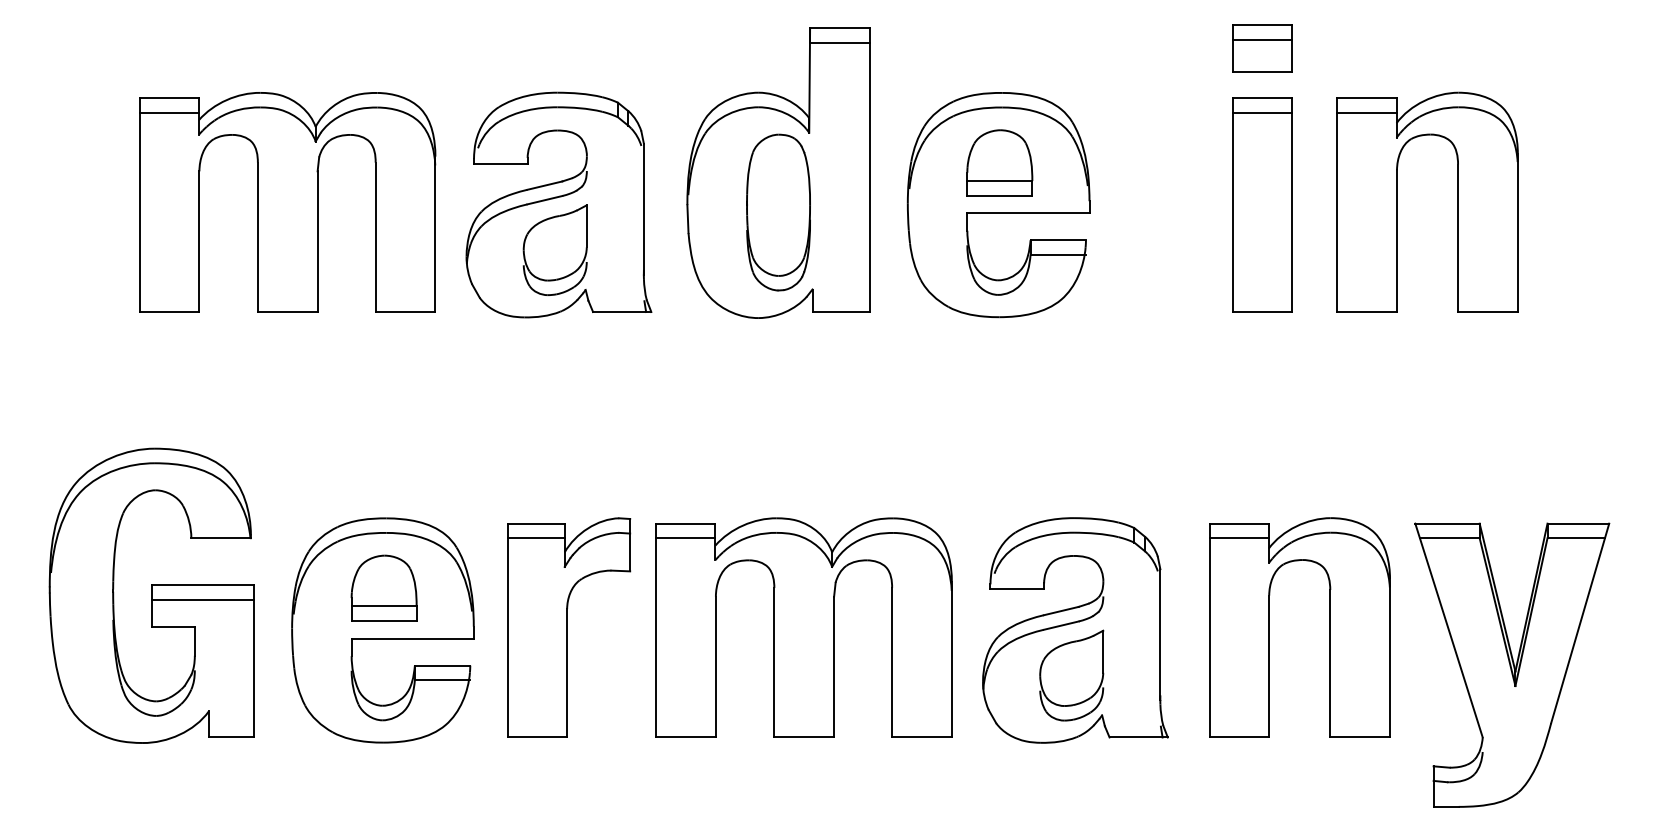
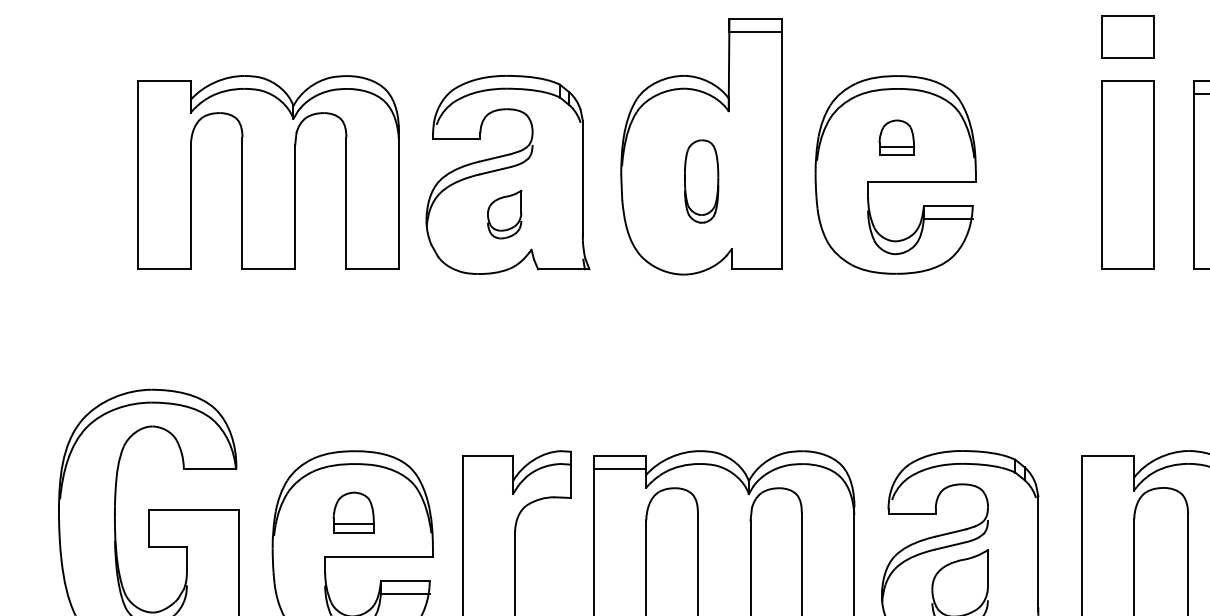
line: (1262, 39) -> (1128, 28), removed
line: (168, 112) -> (163, 93), removed
line: (1262, 113) -> (1128, 94), removed
part: (999, 162) -> (896, 137), size x0.6
part: (778, 212) -> (701, 181), size x0.6
part: (554, 249) -> (504, 214), size x0.6
line: (535, 538) -> (487, 468), removed
line: (1238, 538) -> (1107, 468), removed
part: (383, 587) -> (353, 512), size x0.7
line: (203, 599) -> (194, 522), removed

